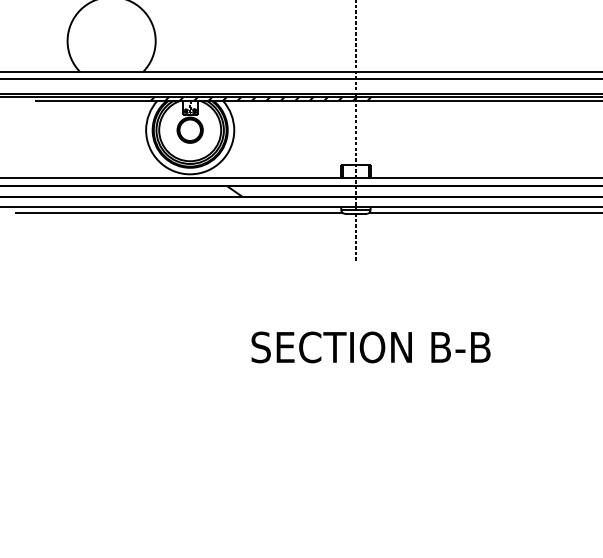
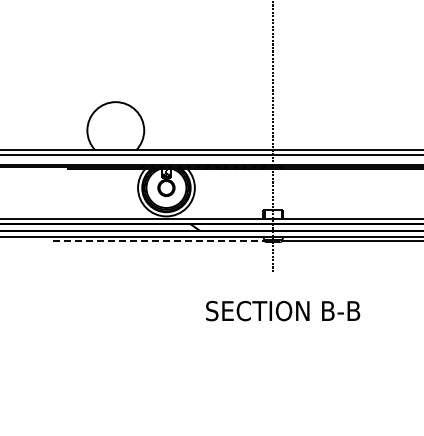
line: (179, 213) -> (159, 241), solid -> dashed
text: (371, 346) -> (283, 310), moved

